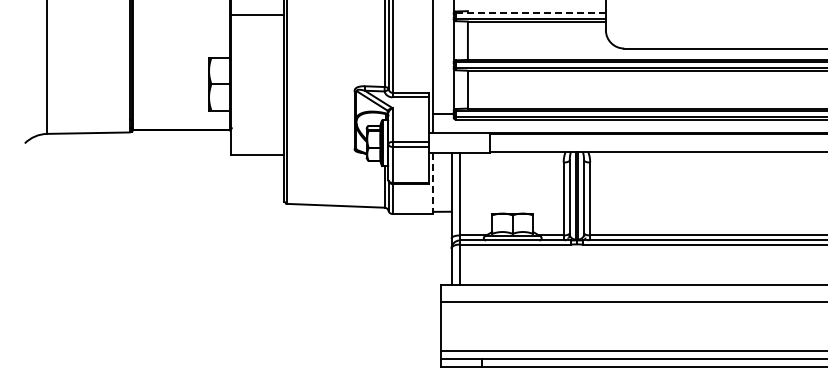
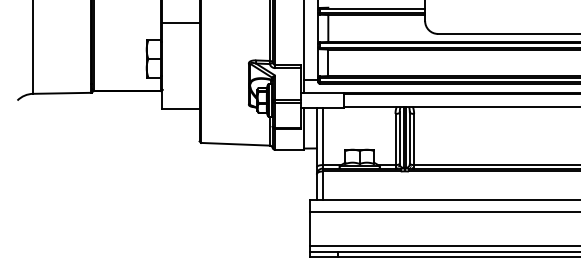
line: (530, 13) -> (372, 9), dashed -> solid
line: (257, 14) -> (180, 22), moved
line: (433, 184) -> (304, 129), dashed -> solid

